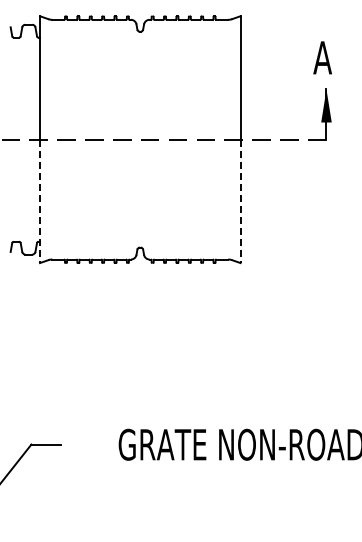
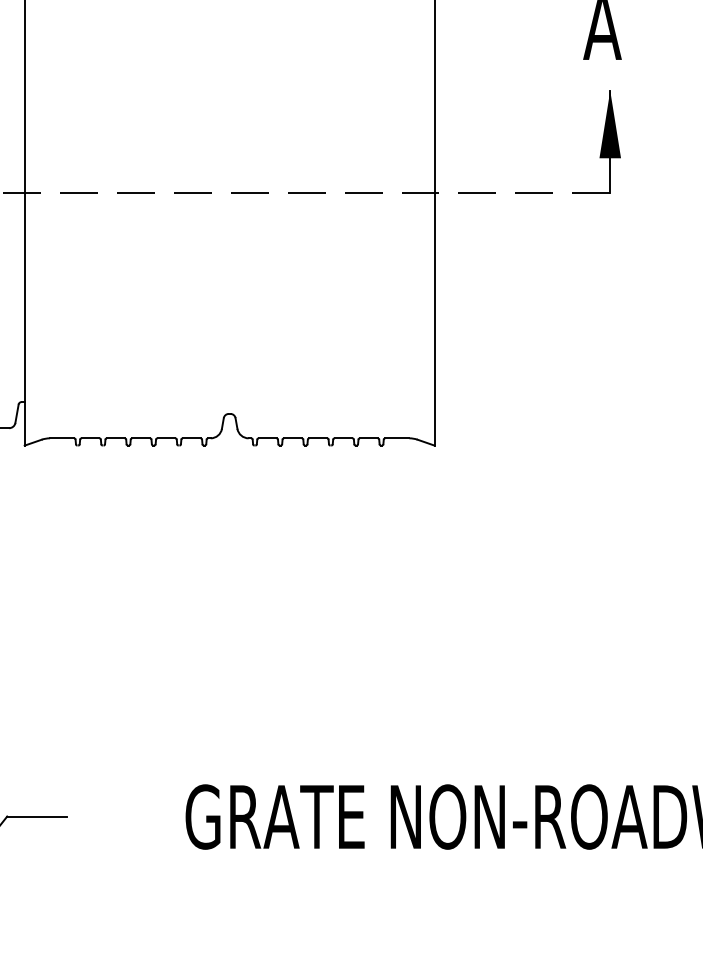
line: (40, 201) -> (25, 319), dashed -> solid
line: (240, 201) -> (434, 319), dashed -> solid

